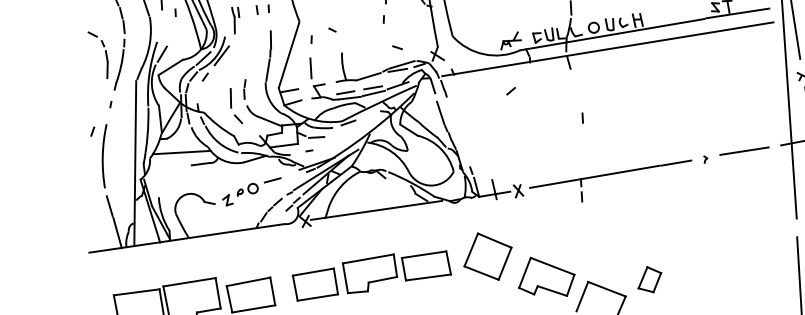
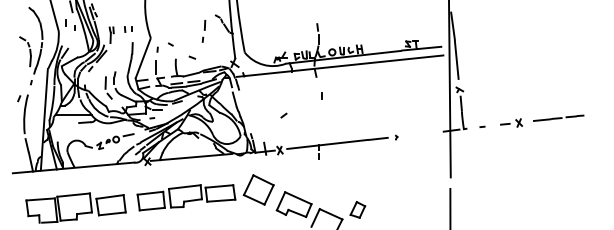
line: (397, 47) -> (192, 57), moved
line: (510, 91) -> (283, 115), moved
line: (581, 117) -> (321, 95), moved
line: (743, 150) -> (420, 133), removed

